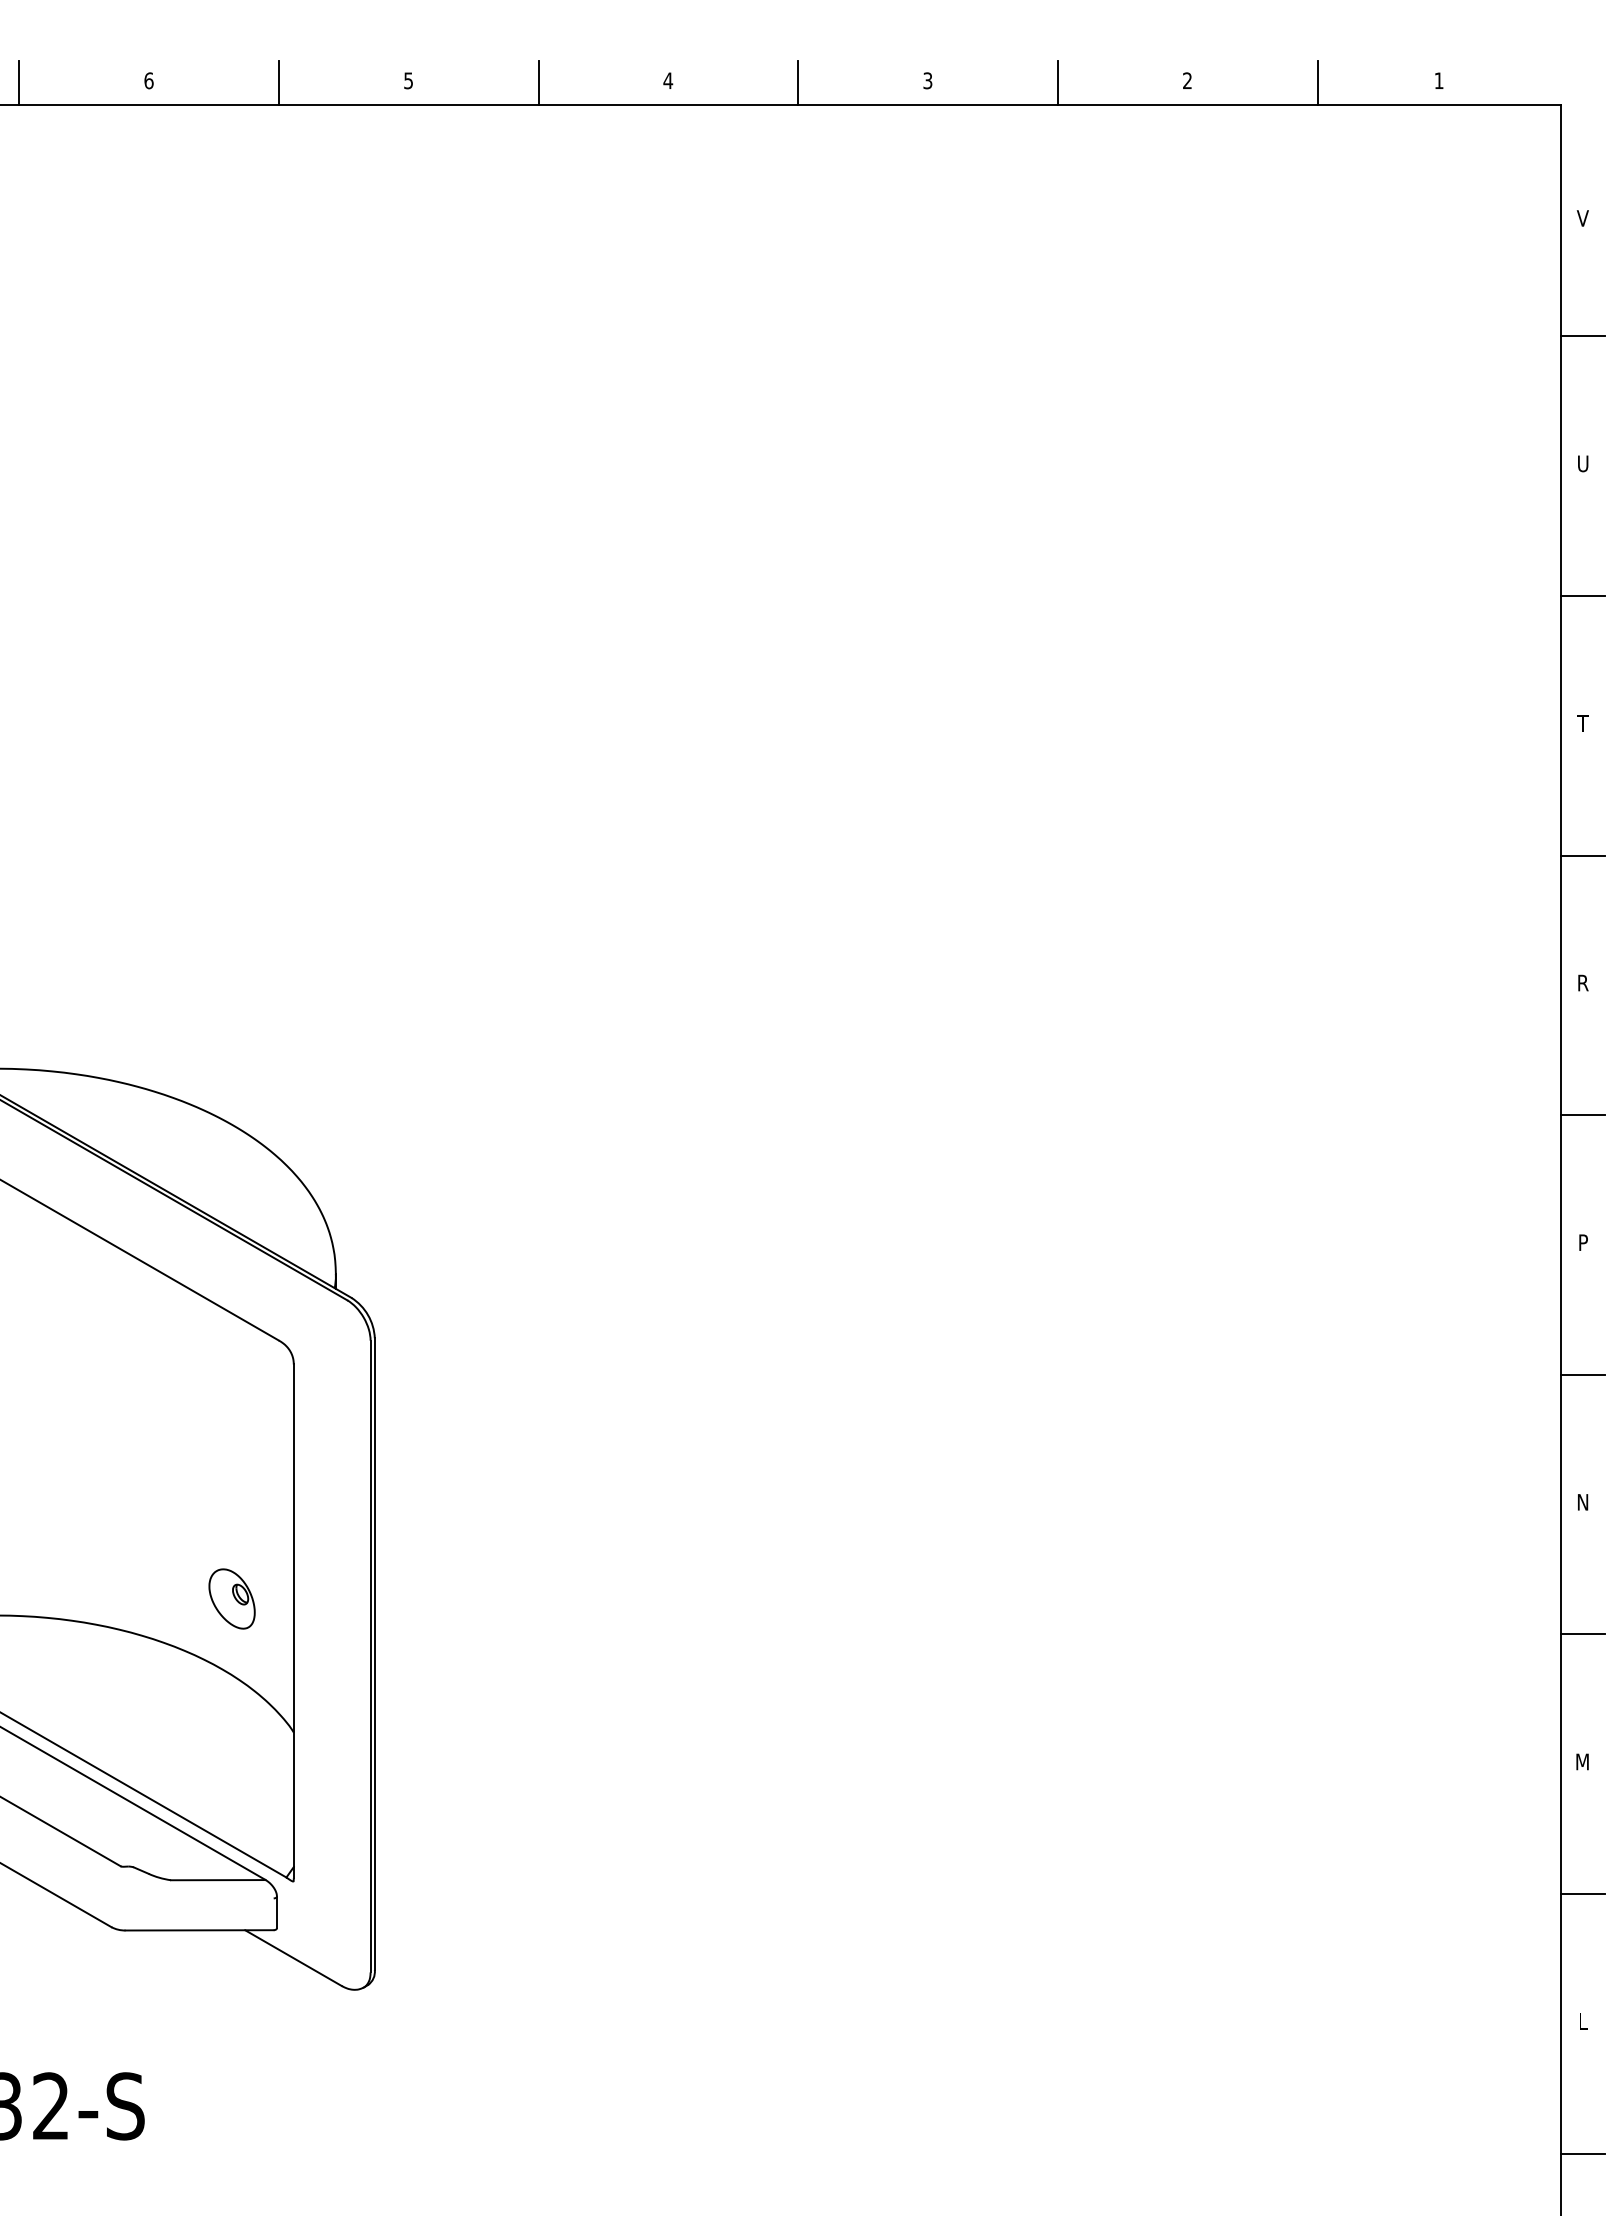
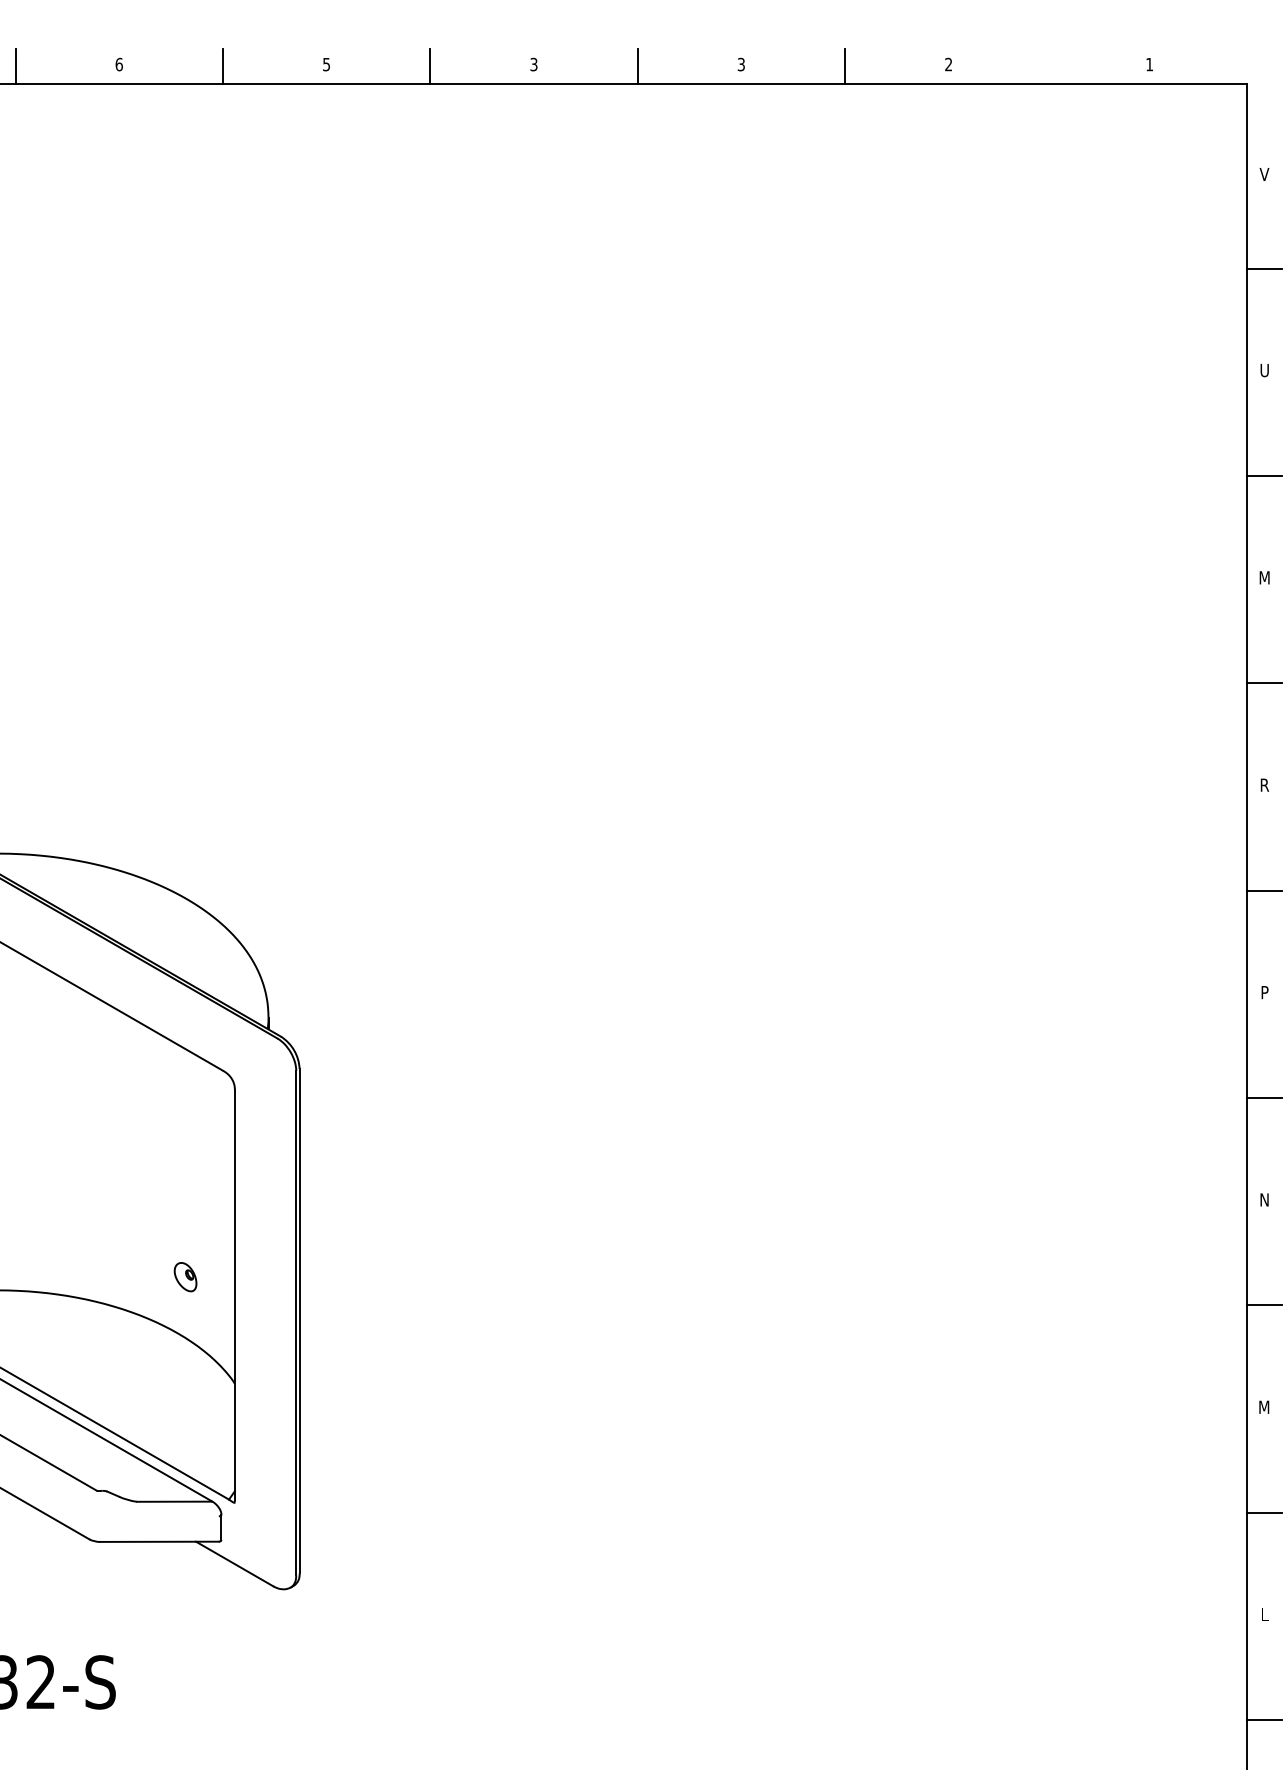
text: (668, 80) -> (534, 64), 4 -> 3
line: (1317, 83) -> (1052, 66), removed
text: (1583, 723) -> (1264, 577), T -> M
part: (231, 1598) -> (185, 1276), size x0.6

